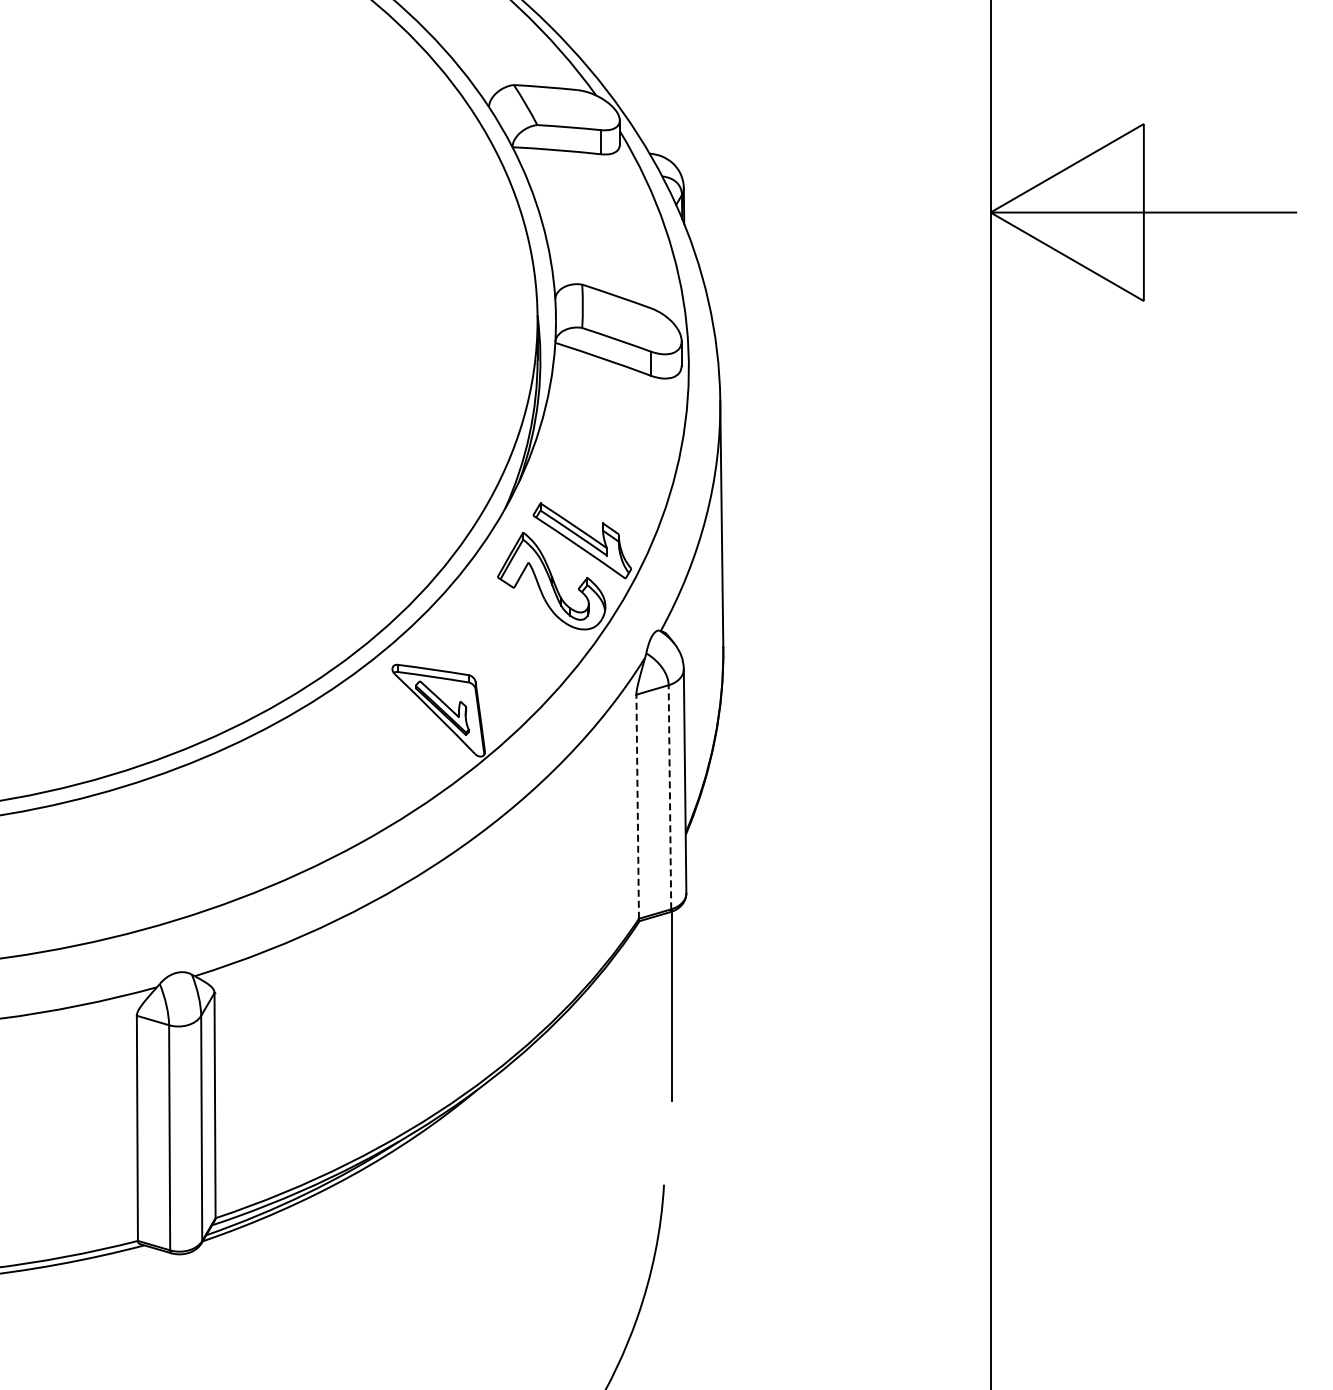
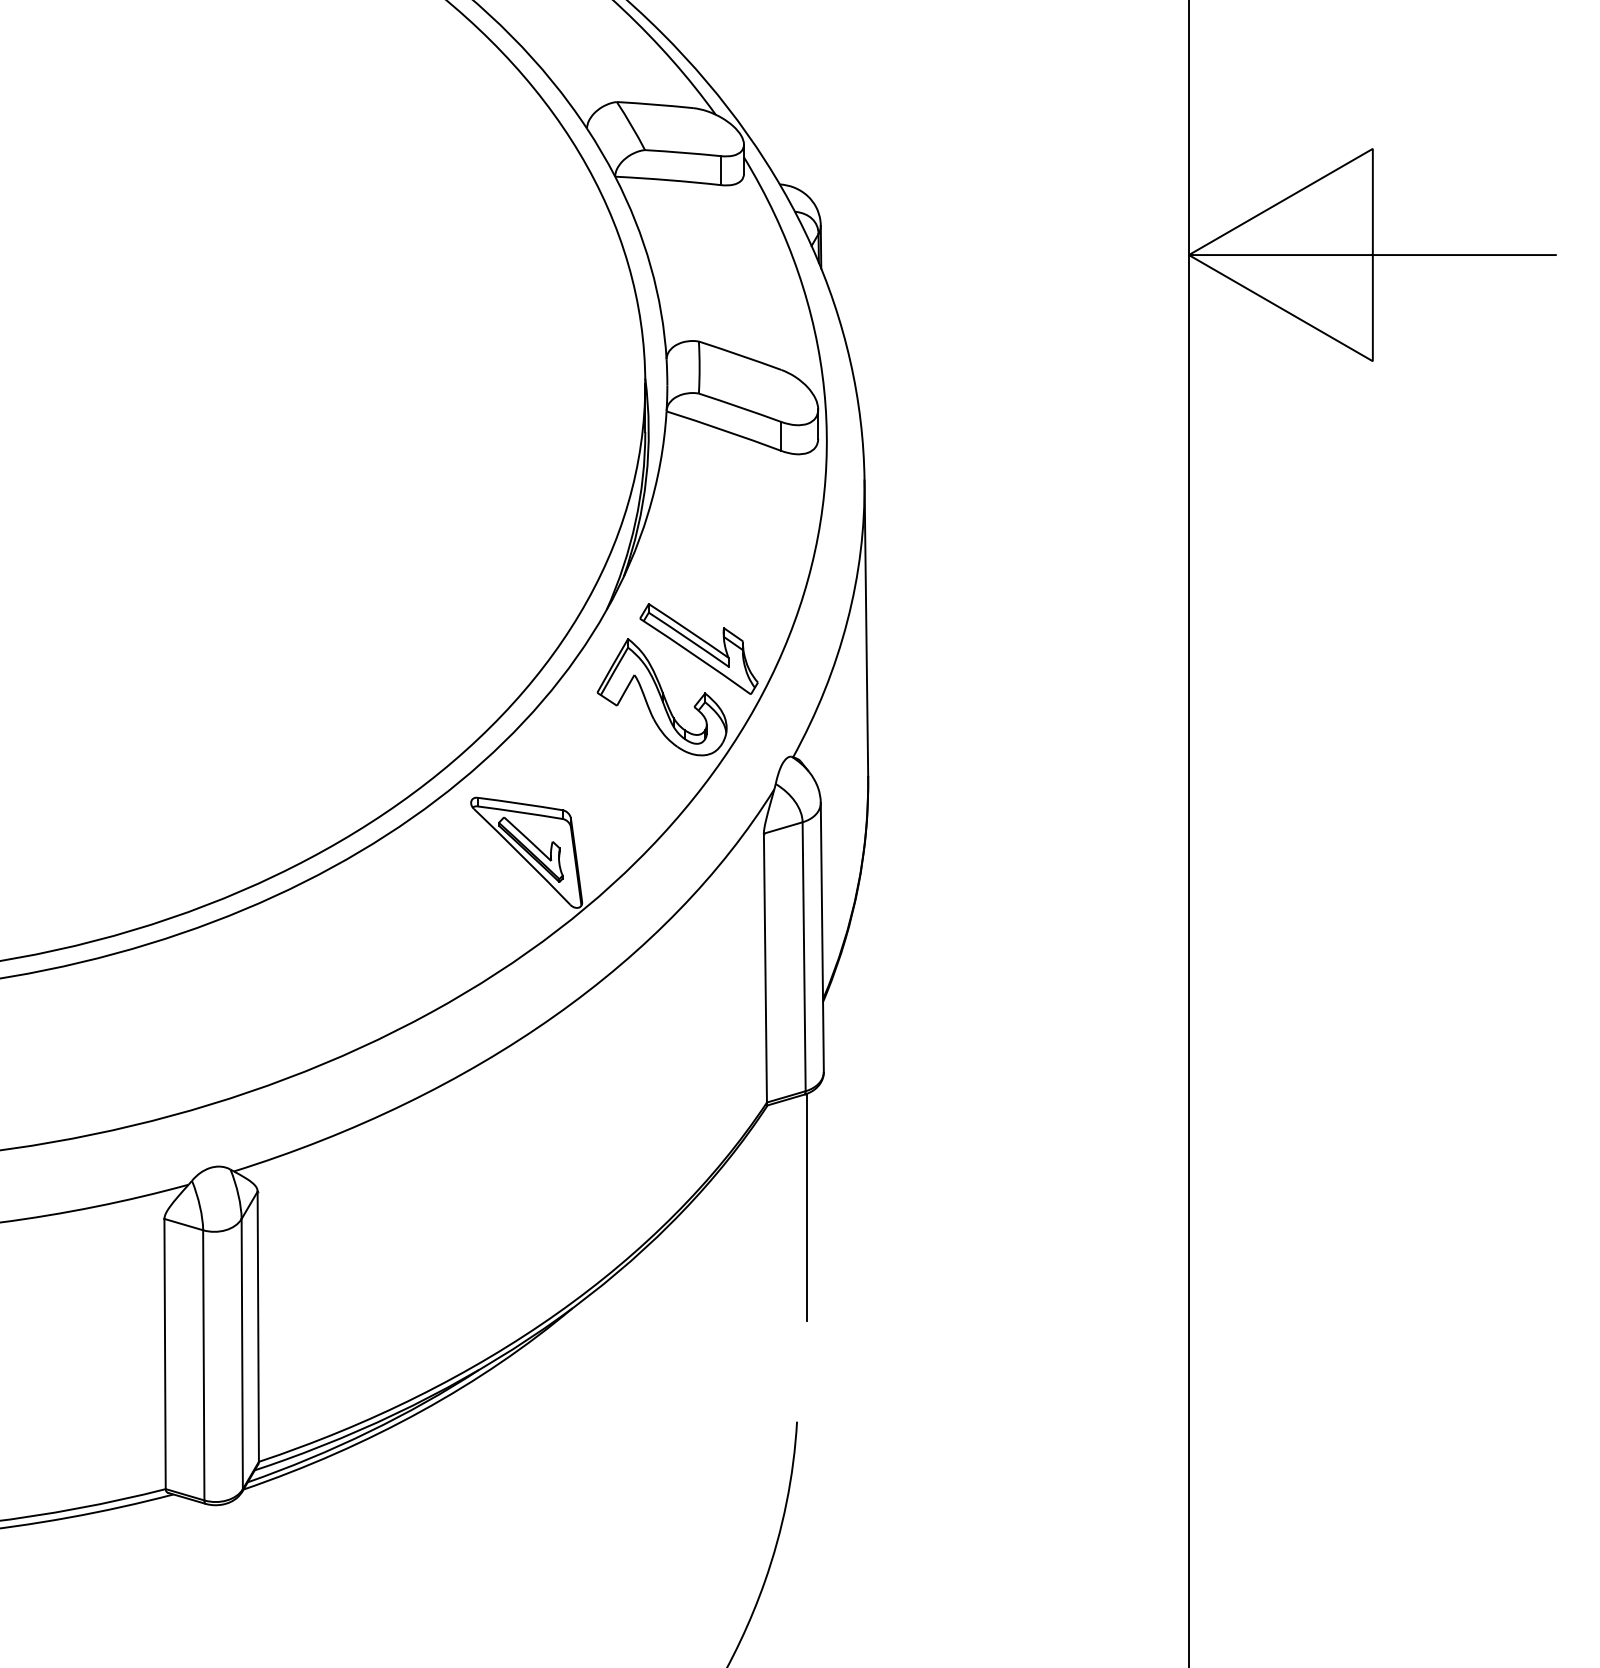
line: (669, 796) -> (803, 955), dashed -> solid
line: (637, 806) -> (765, 967), dashed -> solid

